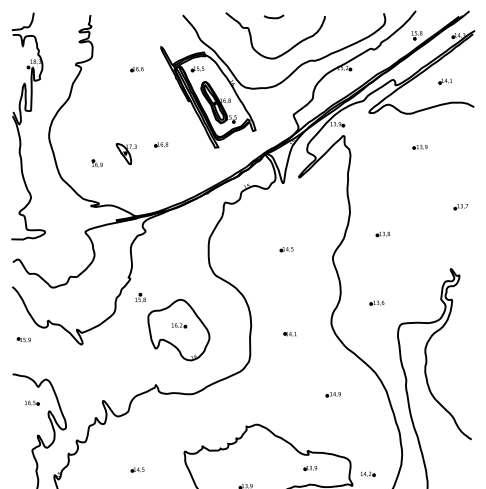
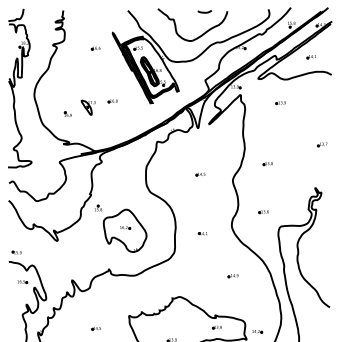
curve: (273, 16) -> (204, 11), moved
part: (419, 147) -> (280, 103), moved
part: (23, 339) -> (16, 252), moved

